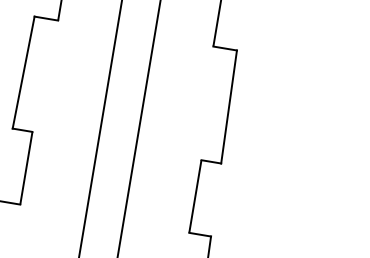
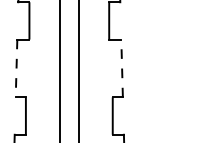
line: (23, 72) -> (16, 68), solid -> dashed
line: (229, 107) -> (122, 68), solid -> dashed

